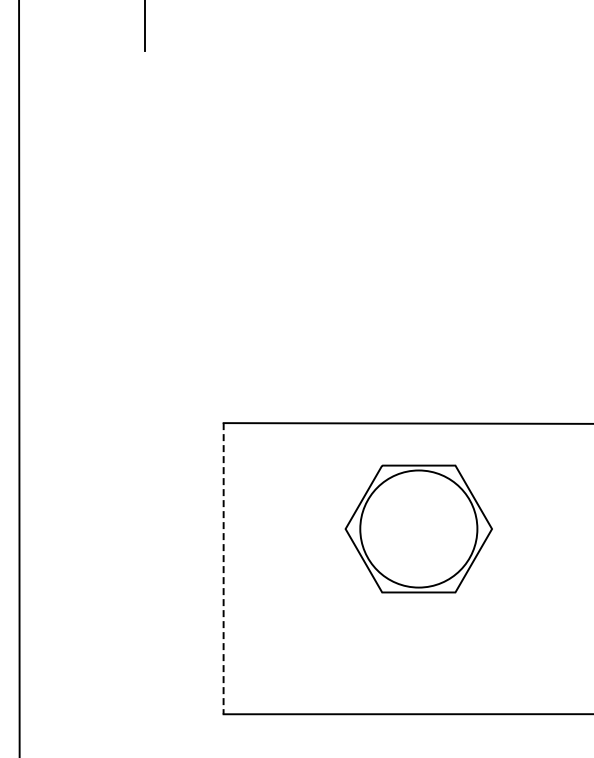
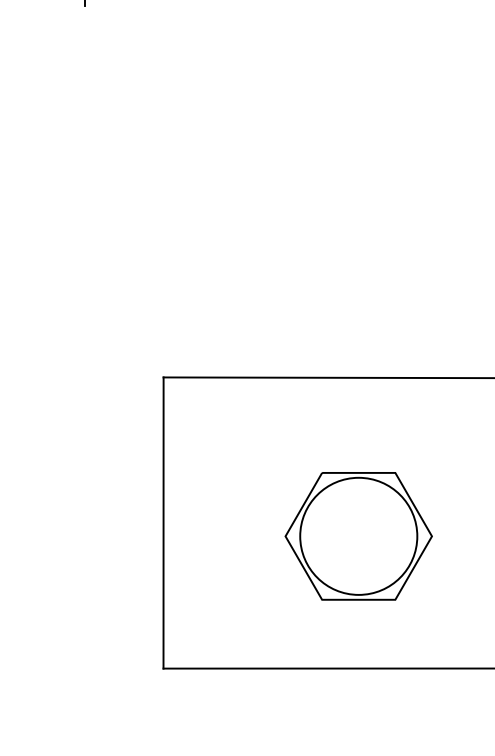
part: (418, 528) -> (358, 535), moved
line: (223, 568) -> (163, 522), dashed -> solid

